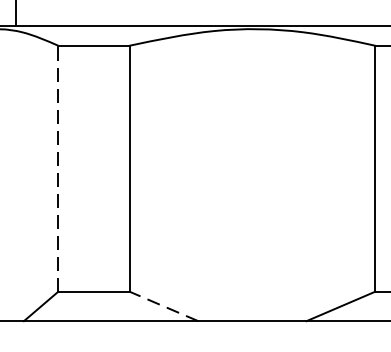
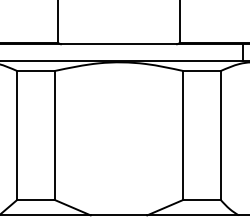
line: (58, 166) -> (17, 134), dashed -> solid
line: (163, 306) -> (72, 207), dashed -> solid

